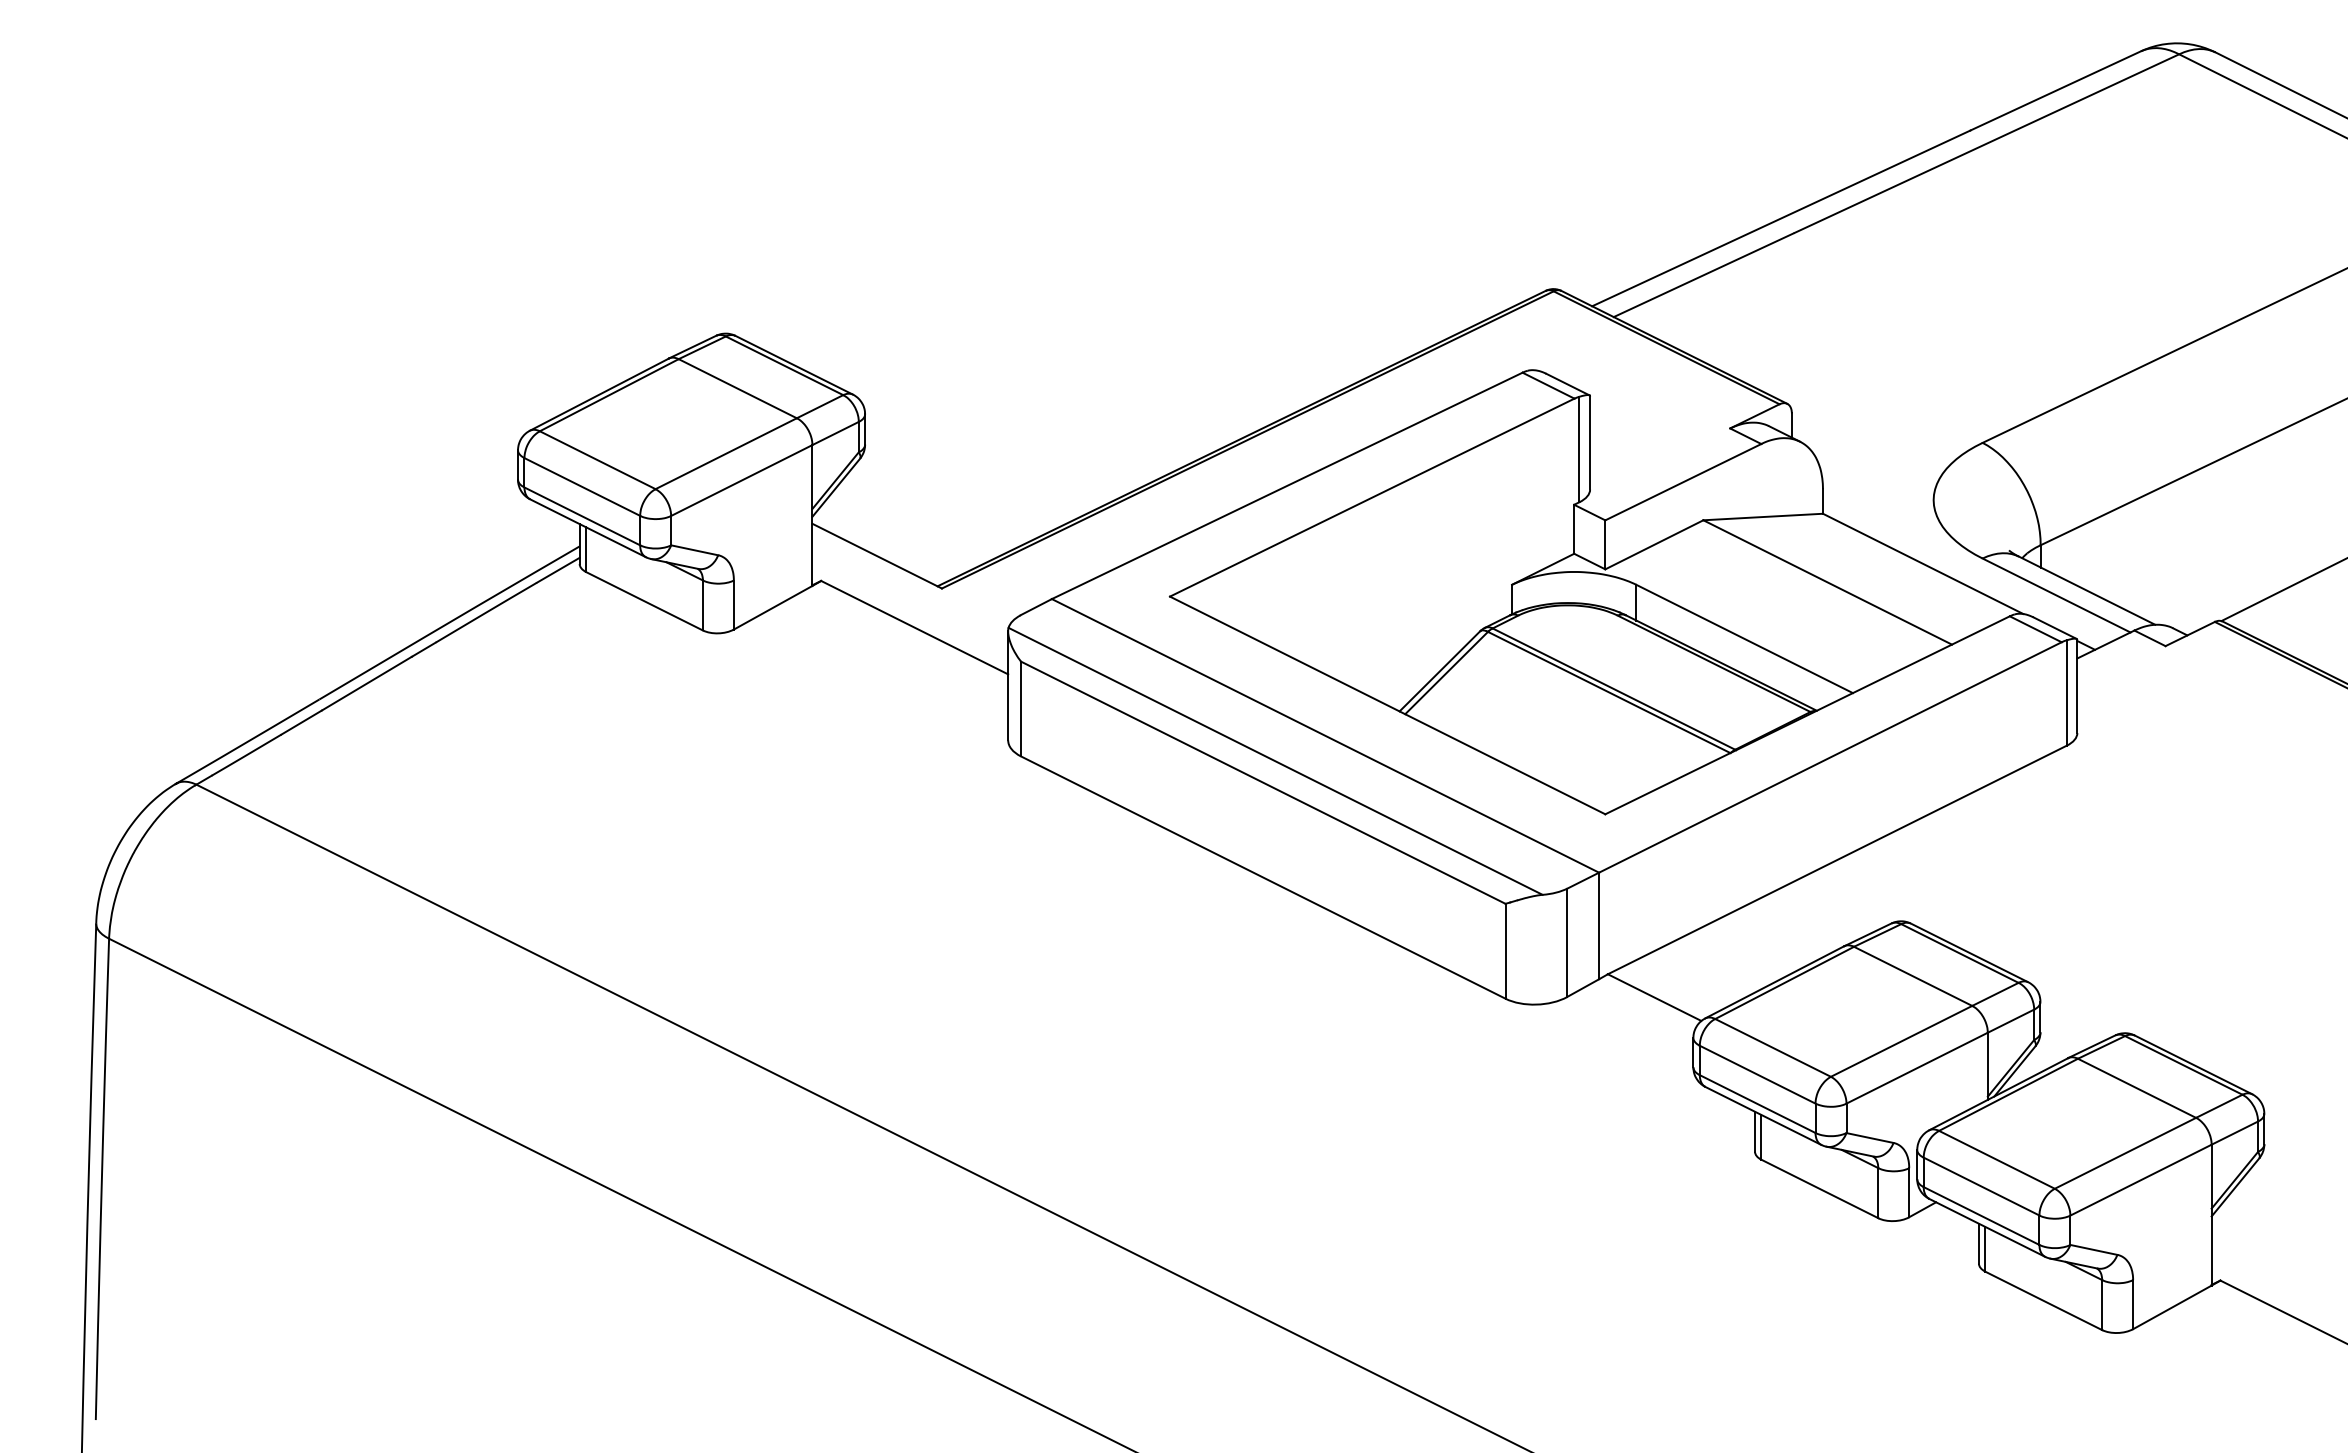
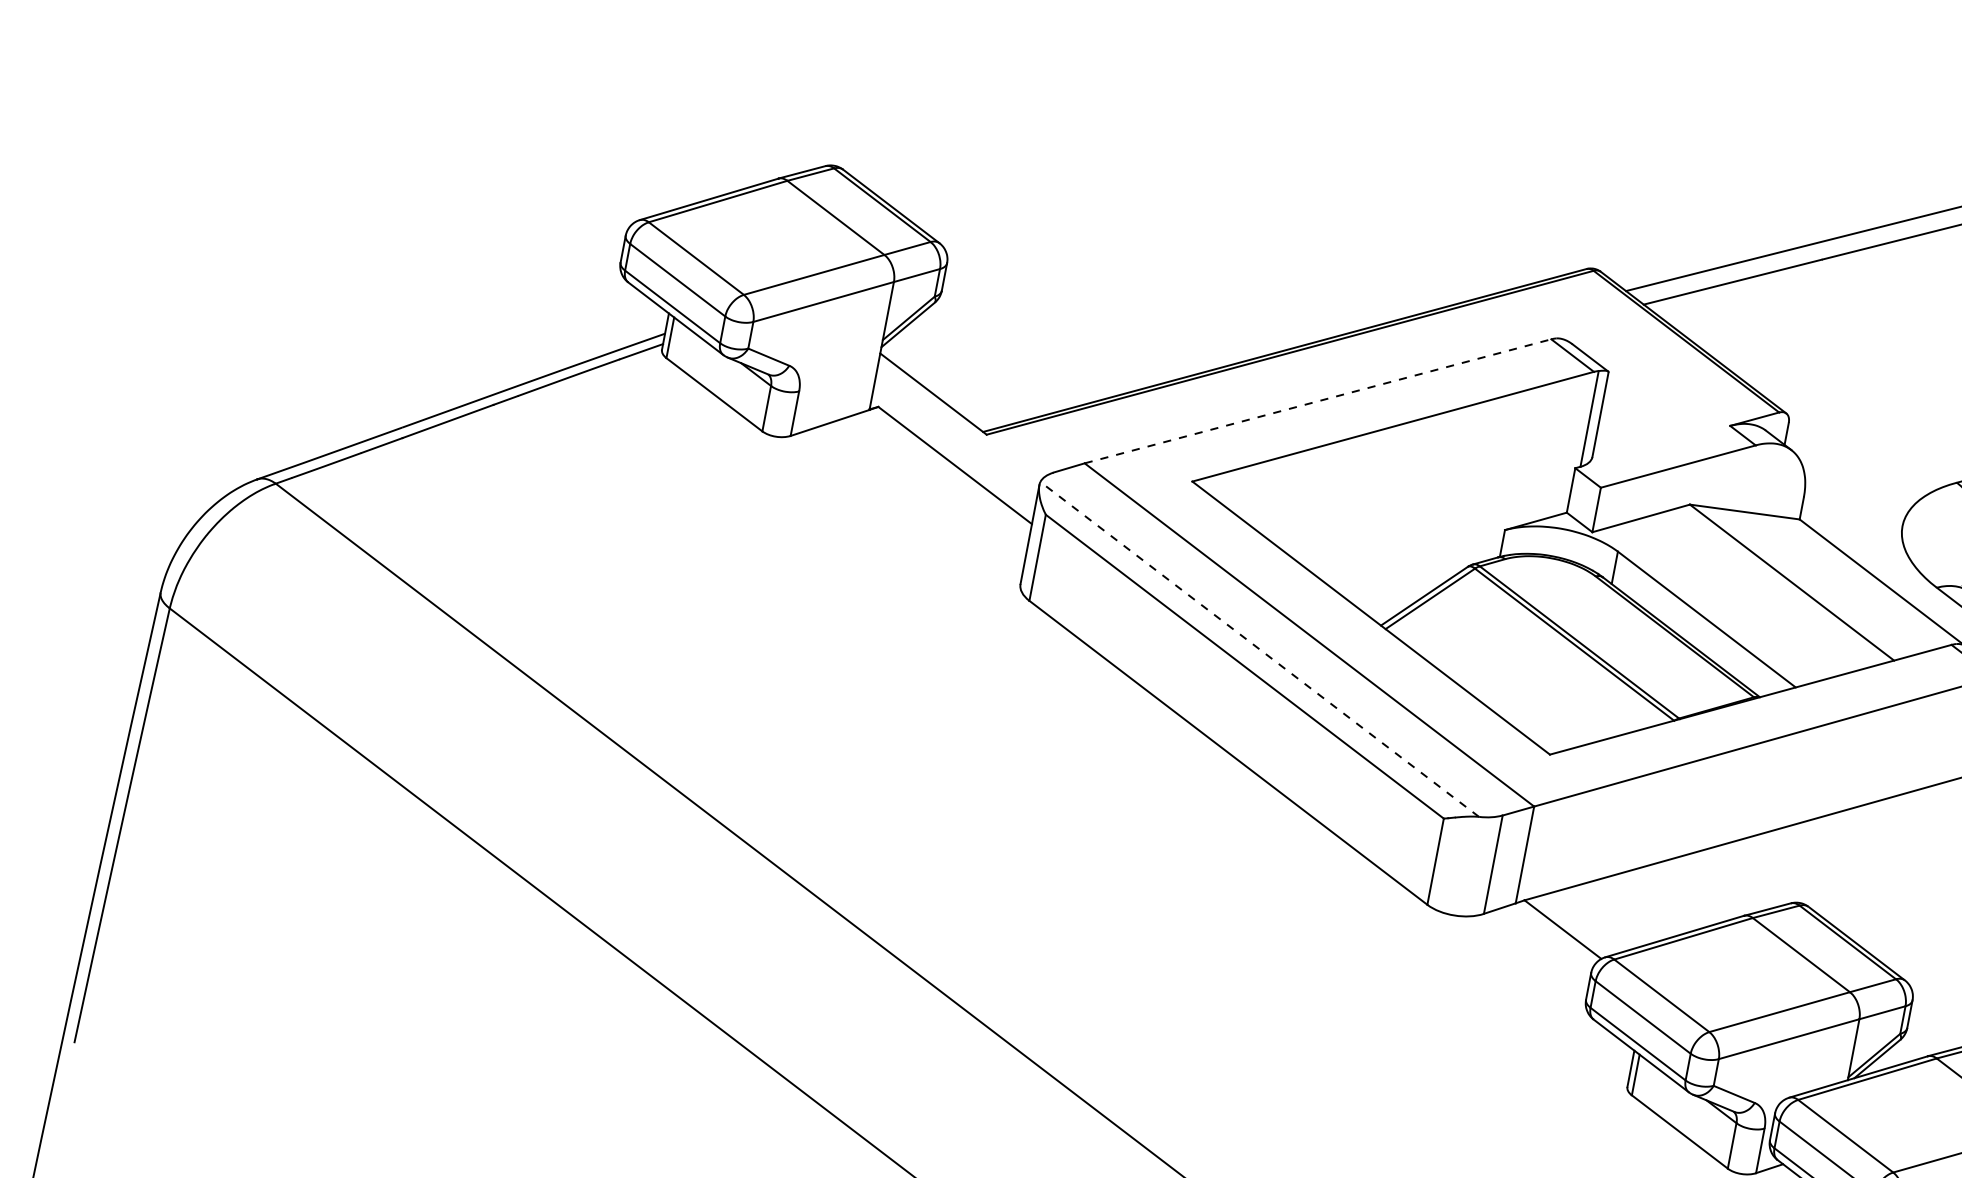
line: (1287, 485) -> (1318, 401), solid -> dashed
line: (1275, 761) -> (1259, 649), solid -> dashed

